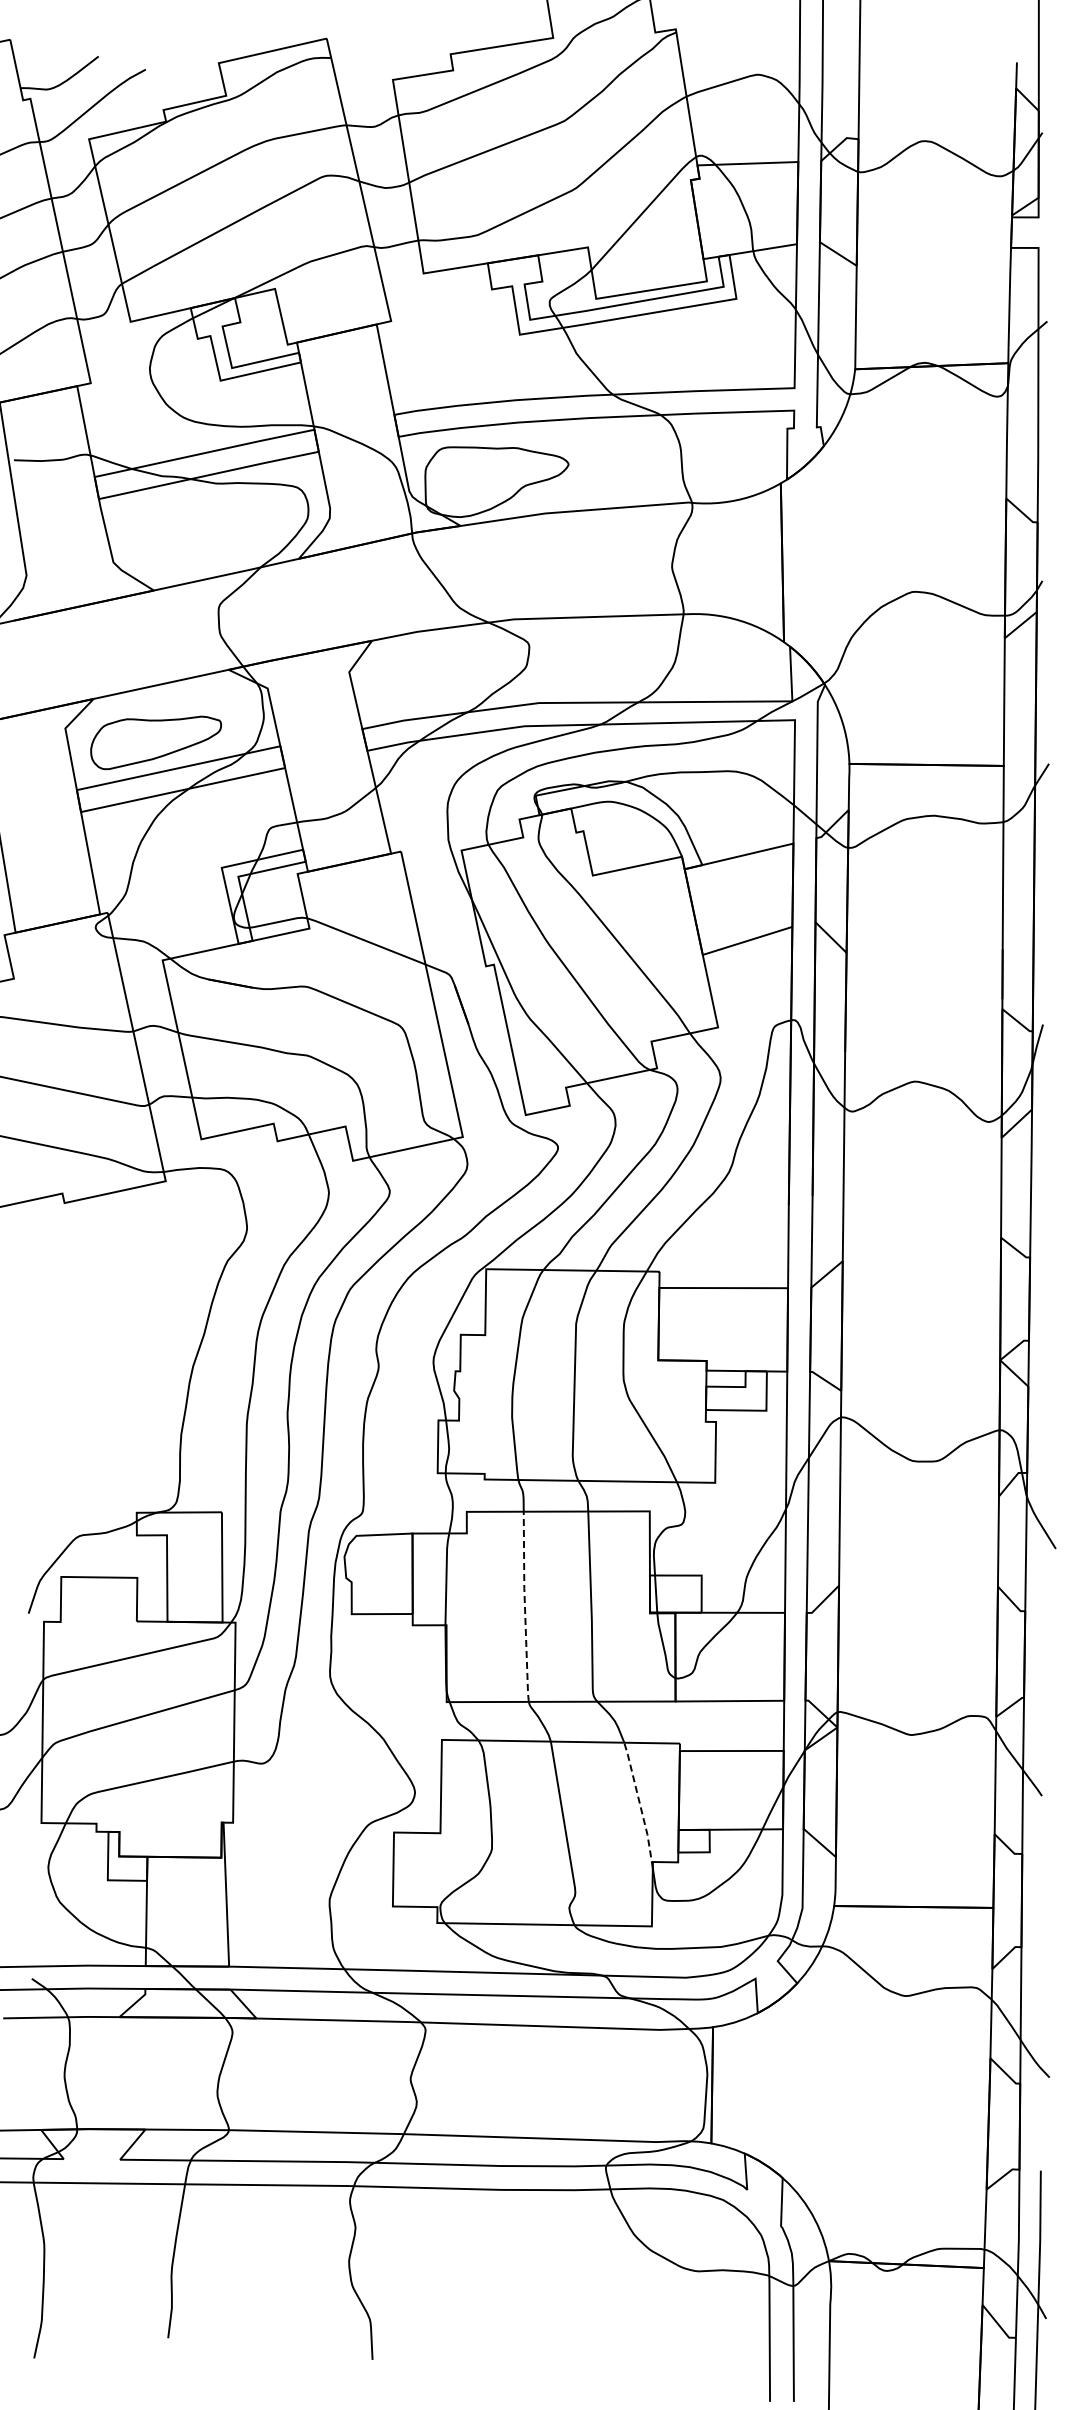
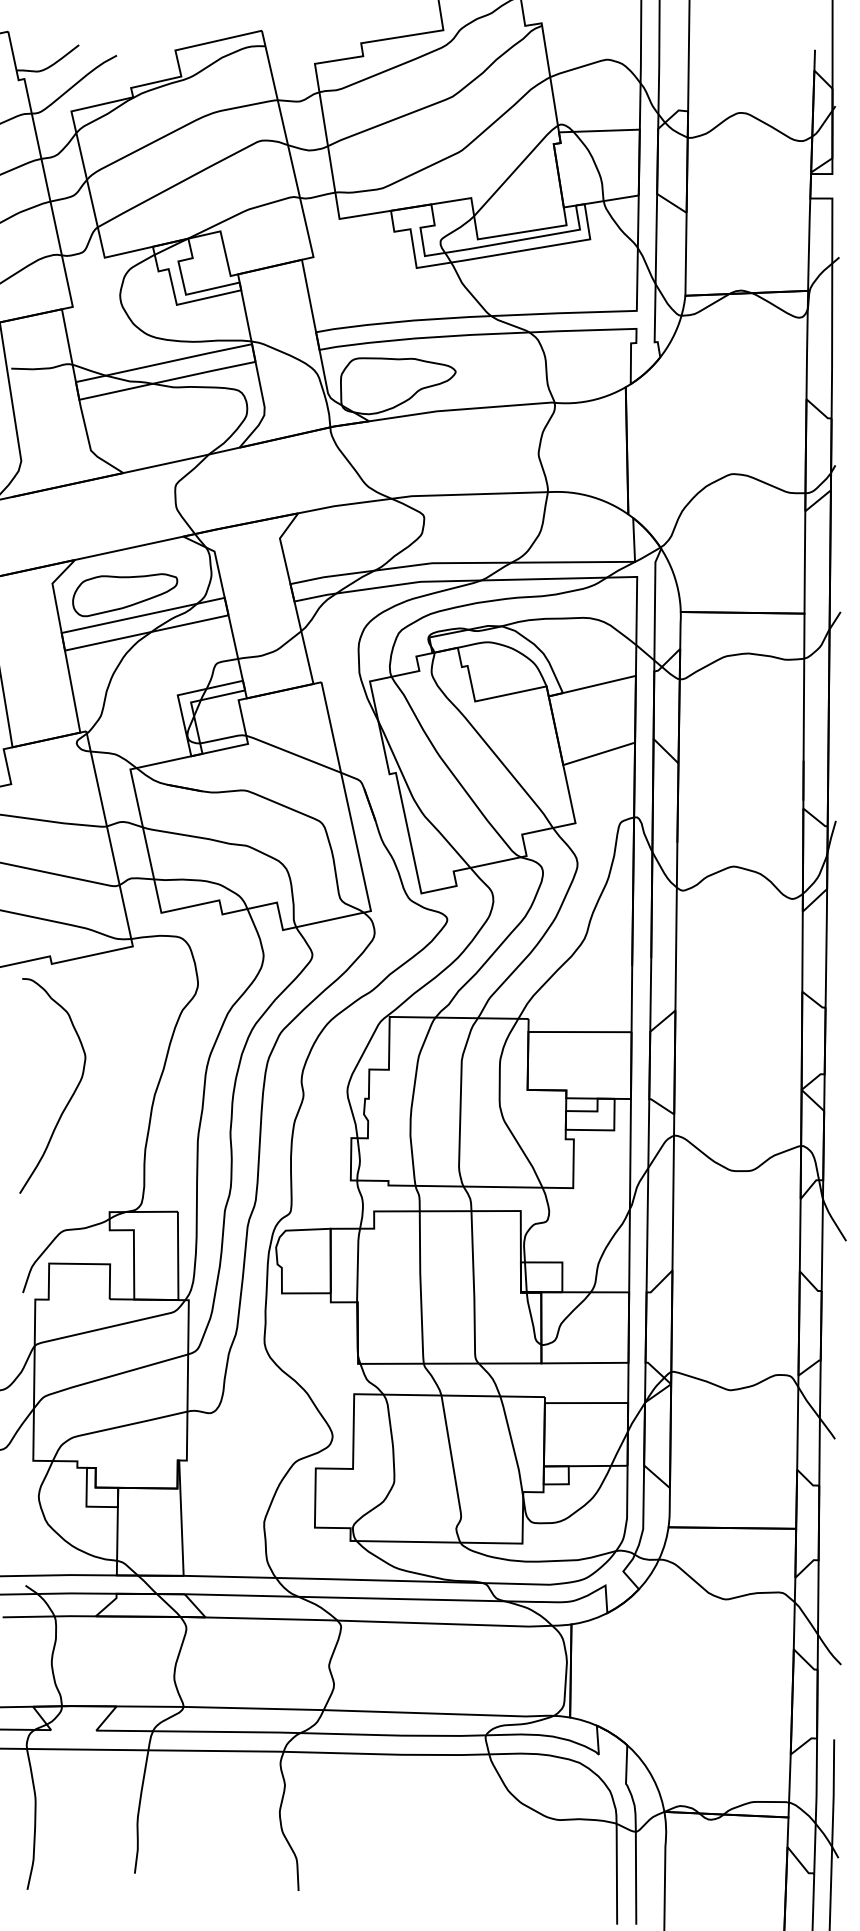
curve: (88, 1368) -> (70, 1096), added
line: (524, 1606) -> (420, 1287), dashed -> solid
line: (640, 1804) -> (513, 1445), dashed -> solid

